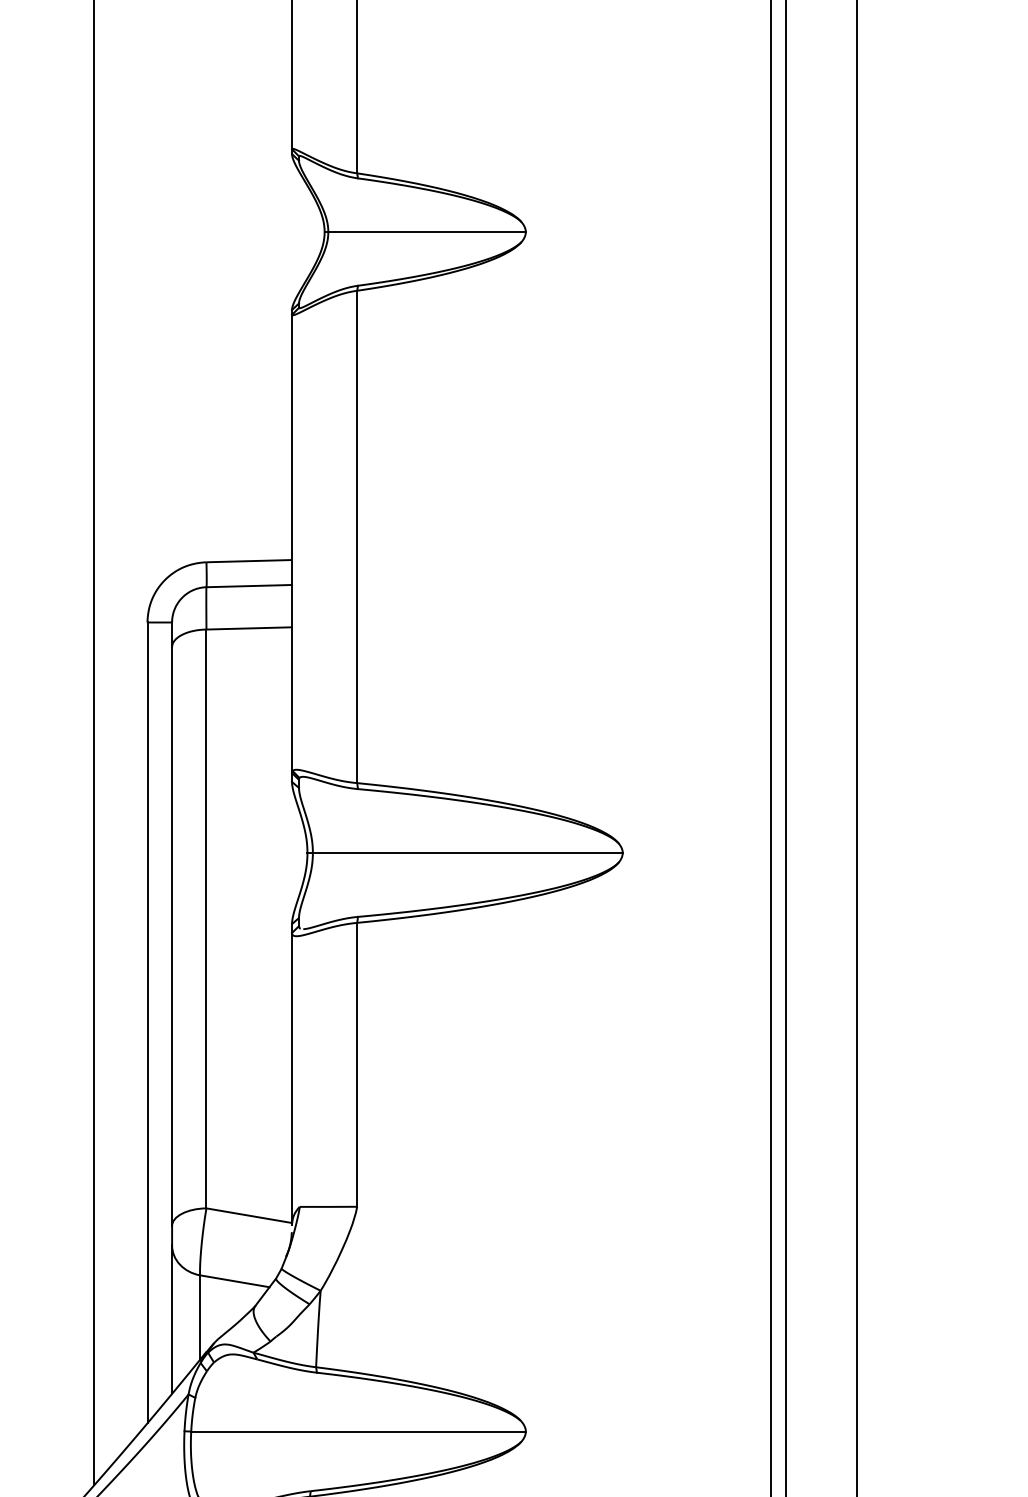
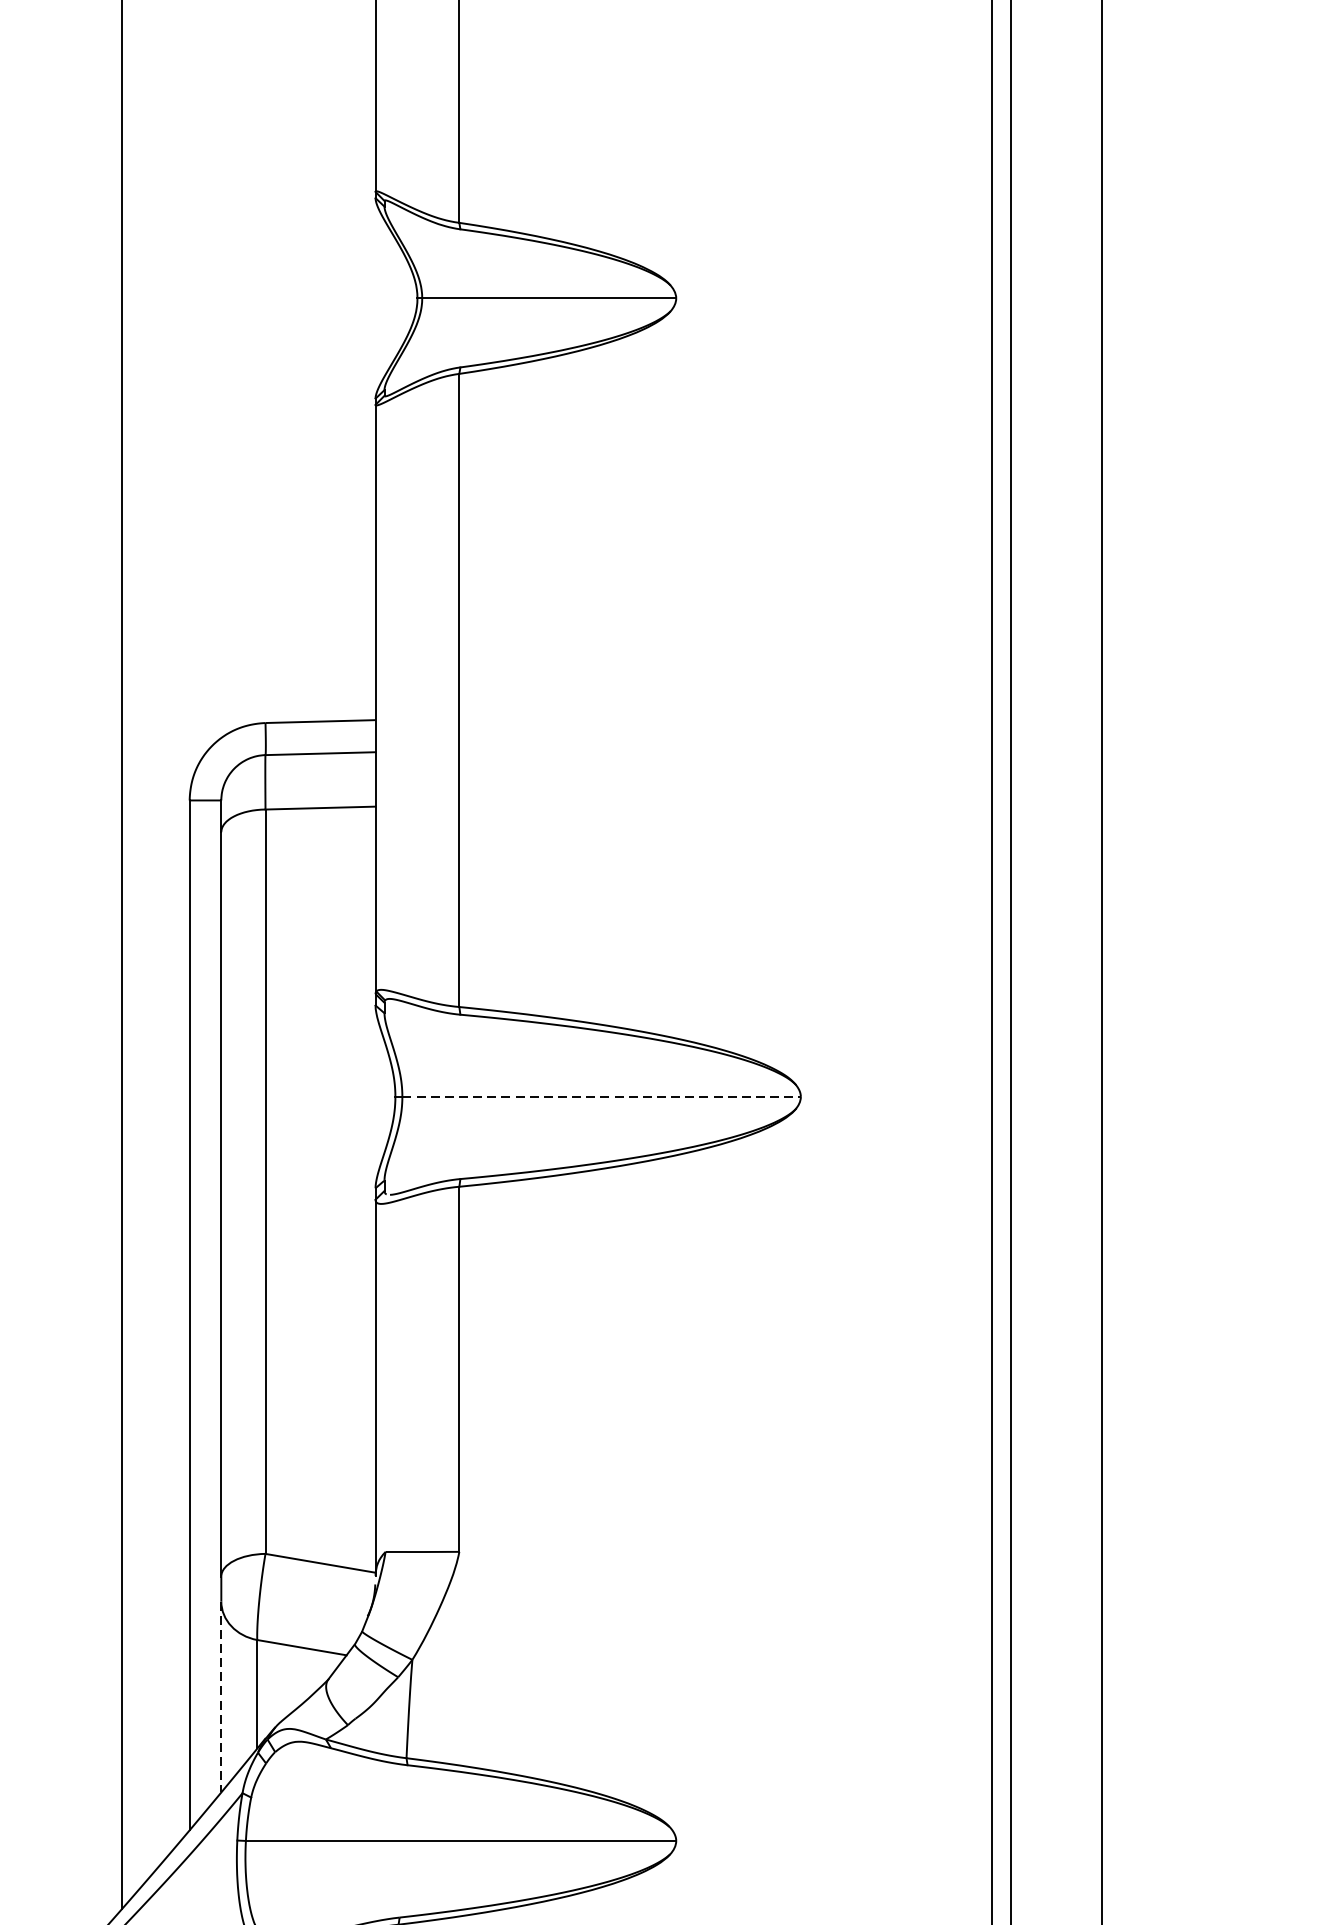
line: (467, 853) -> (601, 1097), solid -> dashed
line: (172, 1319) -> (221, 1696), solid -> dashed

